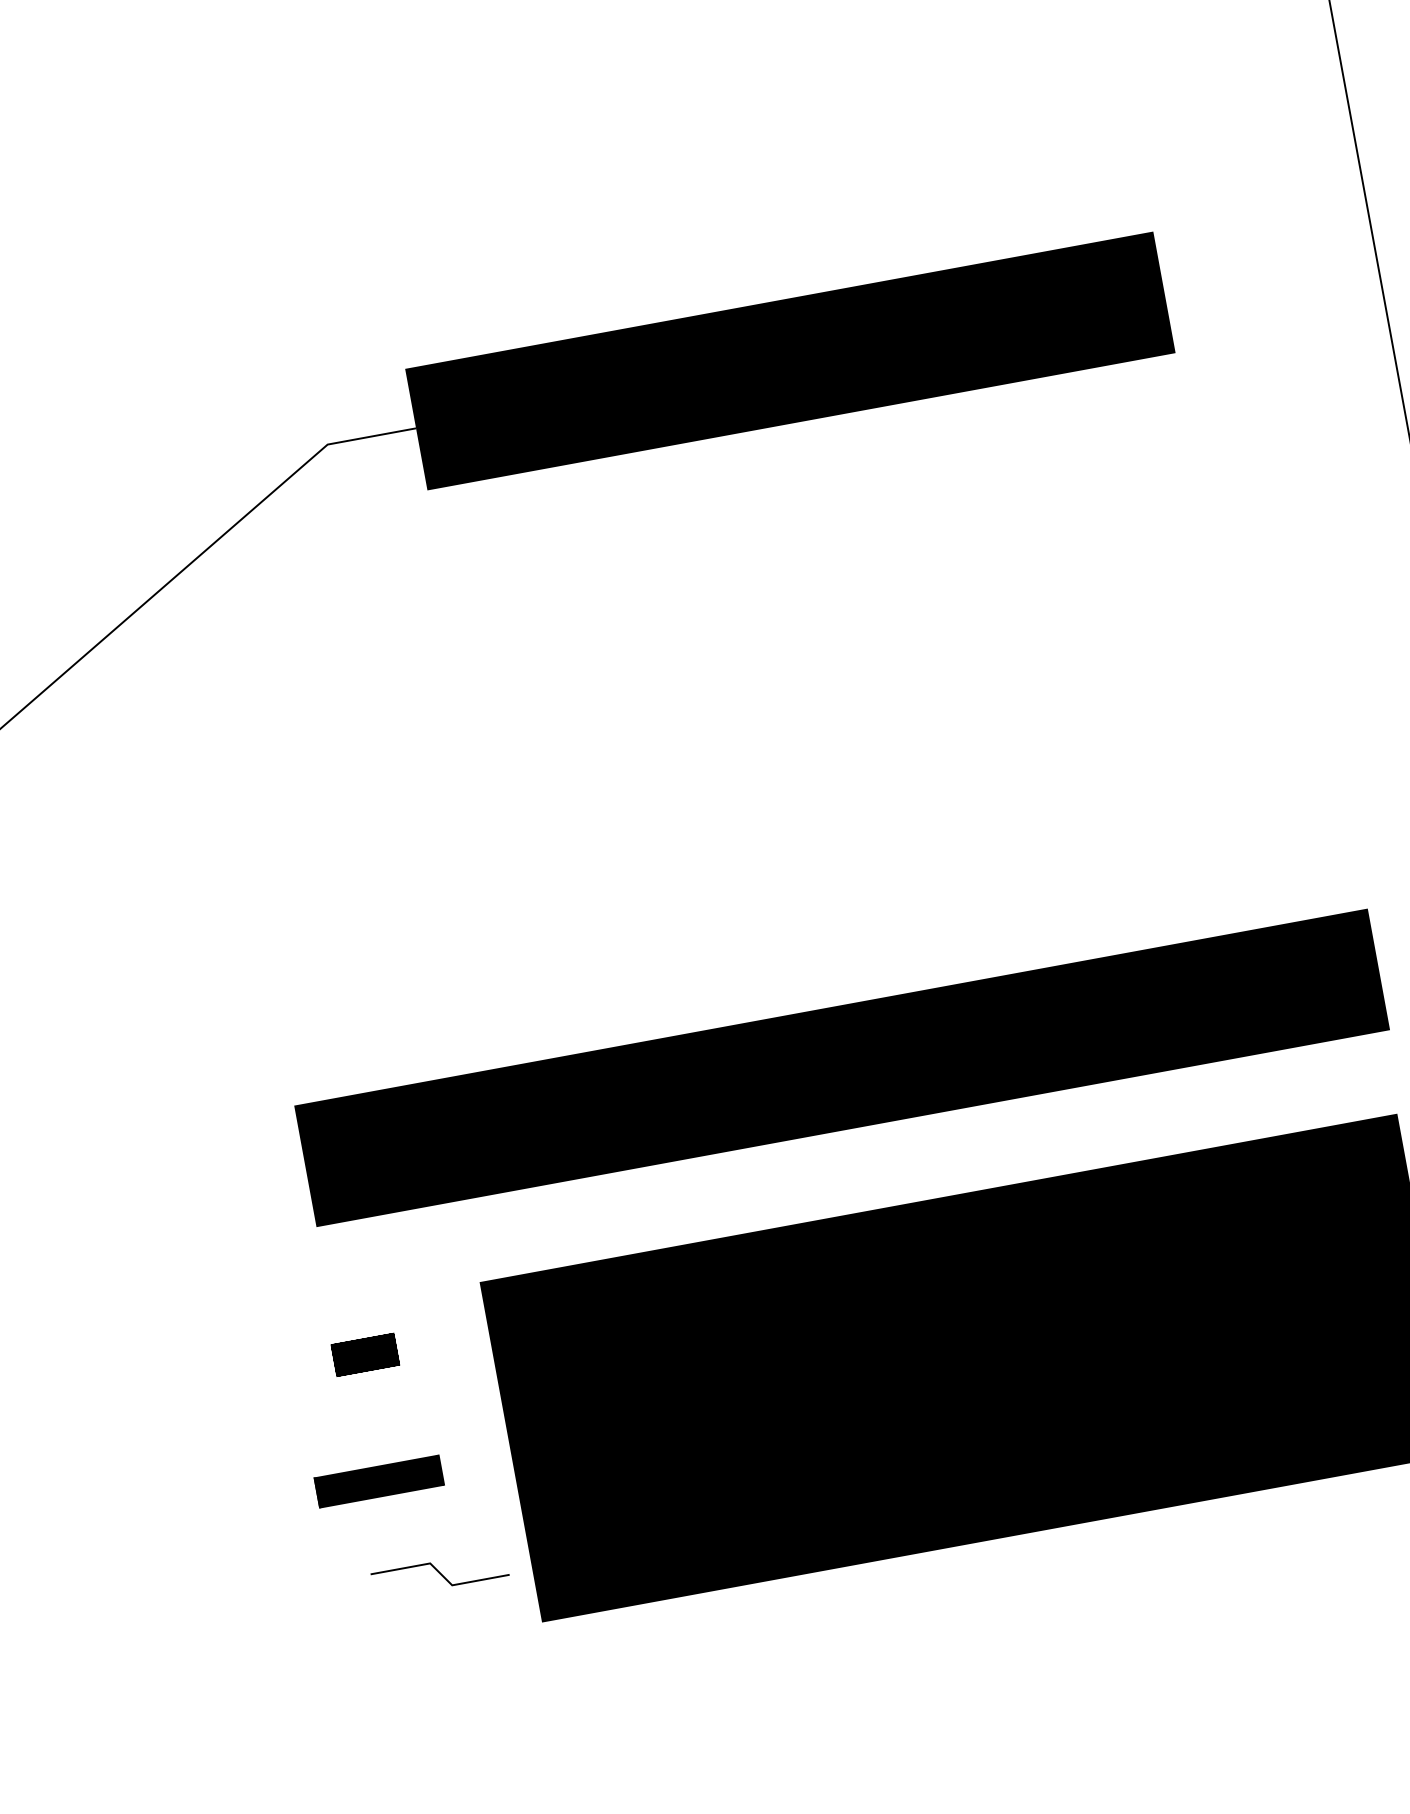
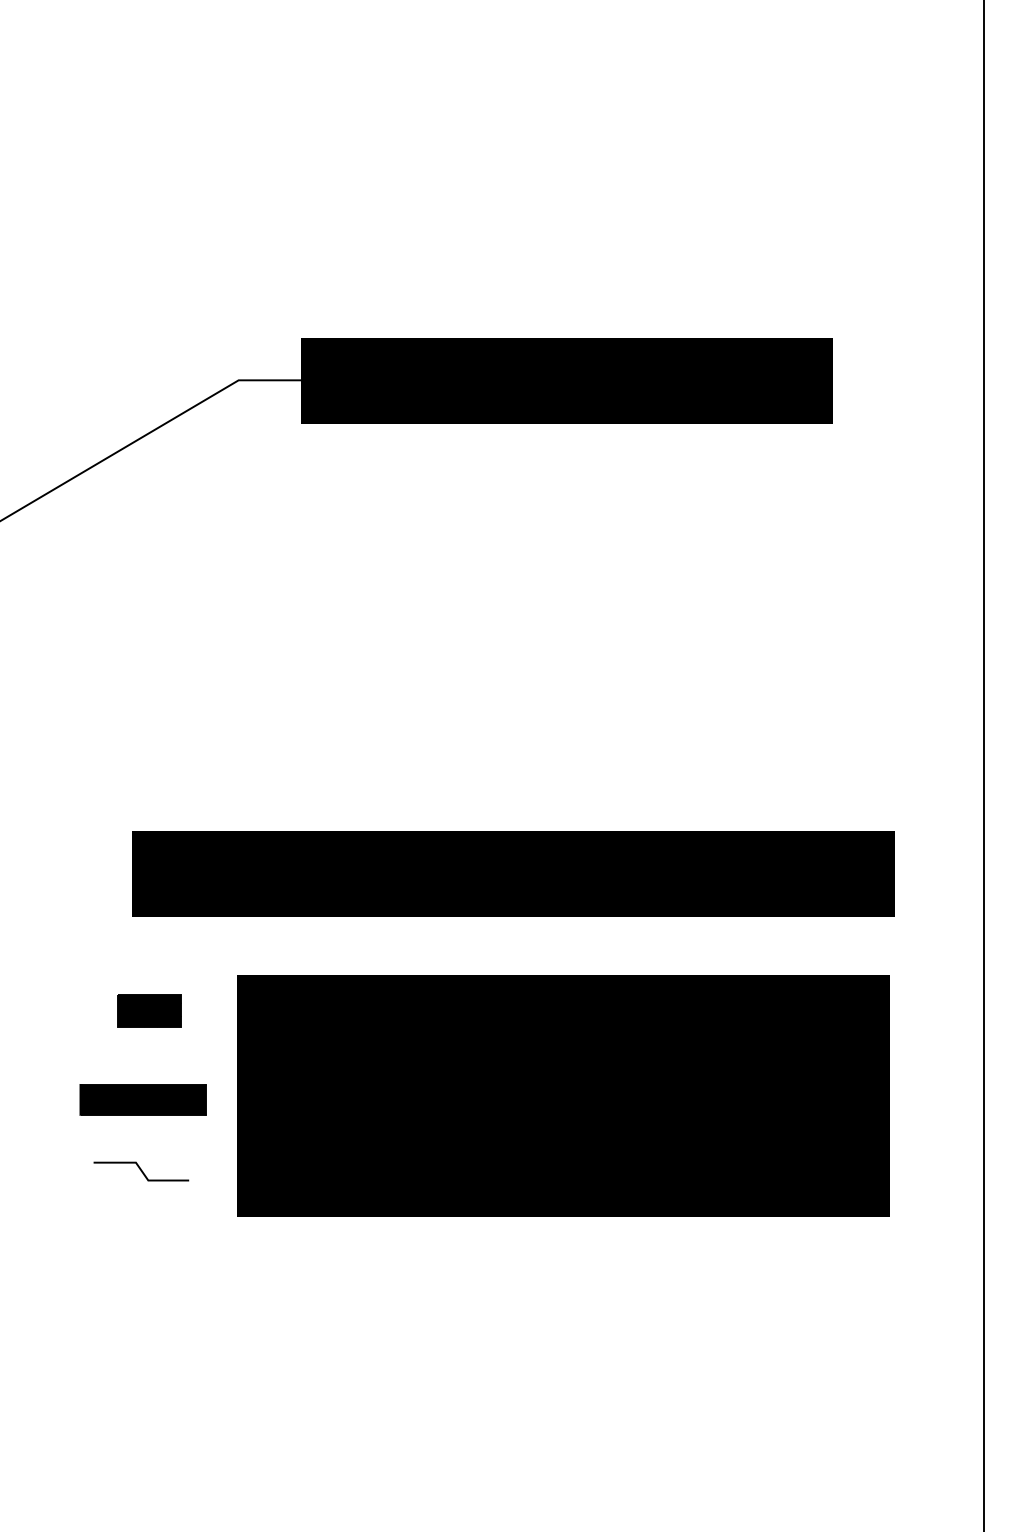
part: (364, 1354) -> (149, 1010), size x1.43
part: (378, 1481) -> (142, 1099), size x1.43
line: (440, 1574) -> (141, 1171), moved

